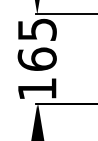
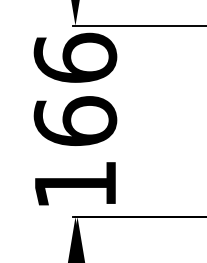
text: (36, 29) -> (73, 57), 165 -> 166

